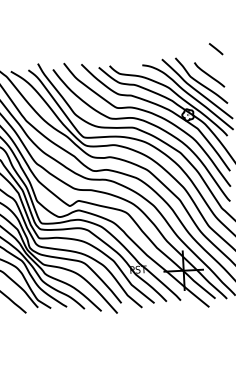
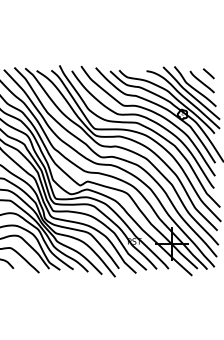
line: (215, 48) -> (208, 73), moved

